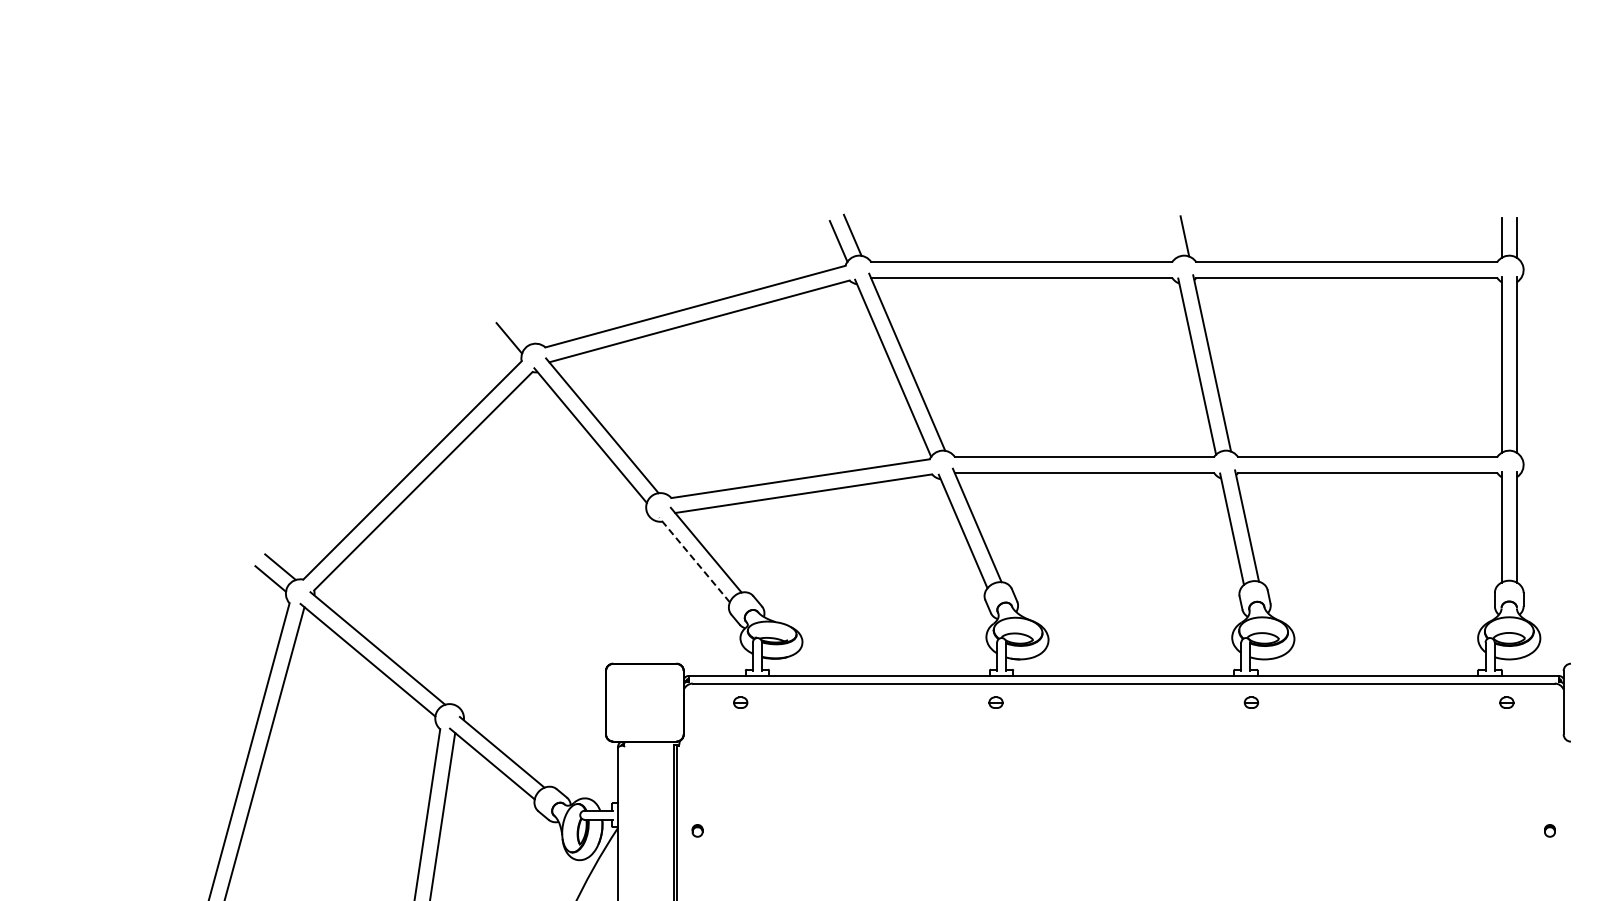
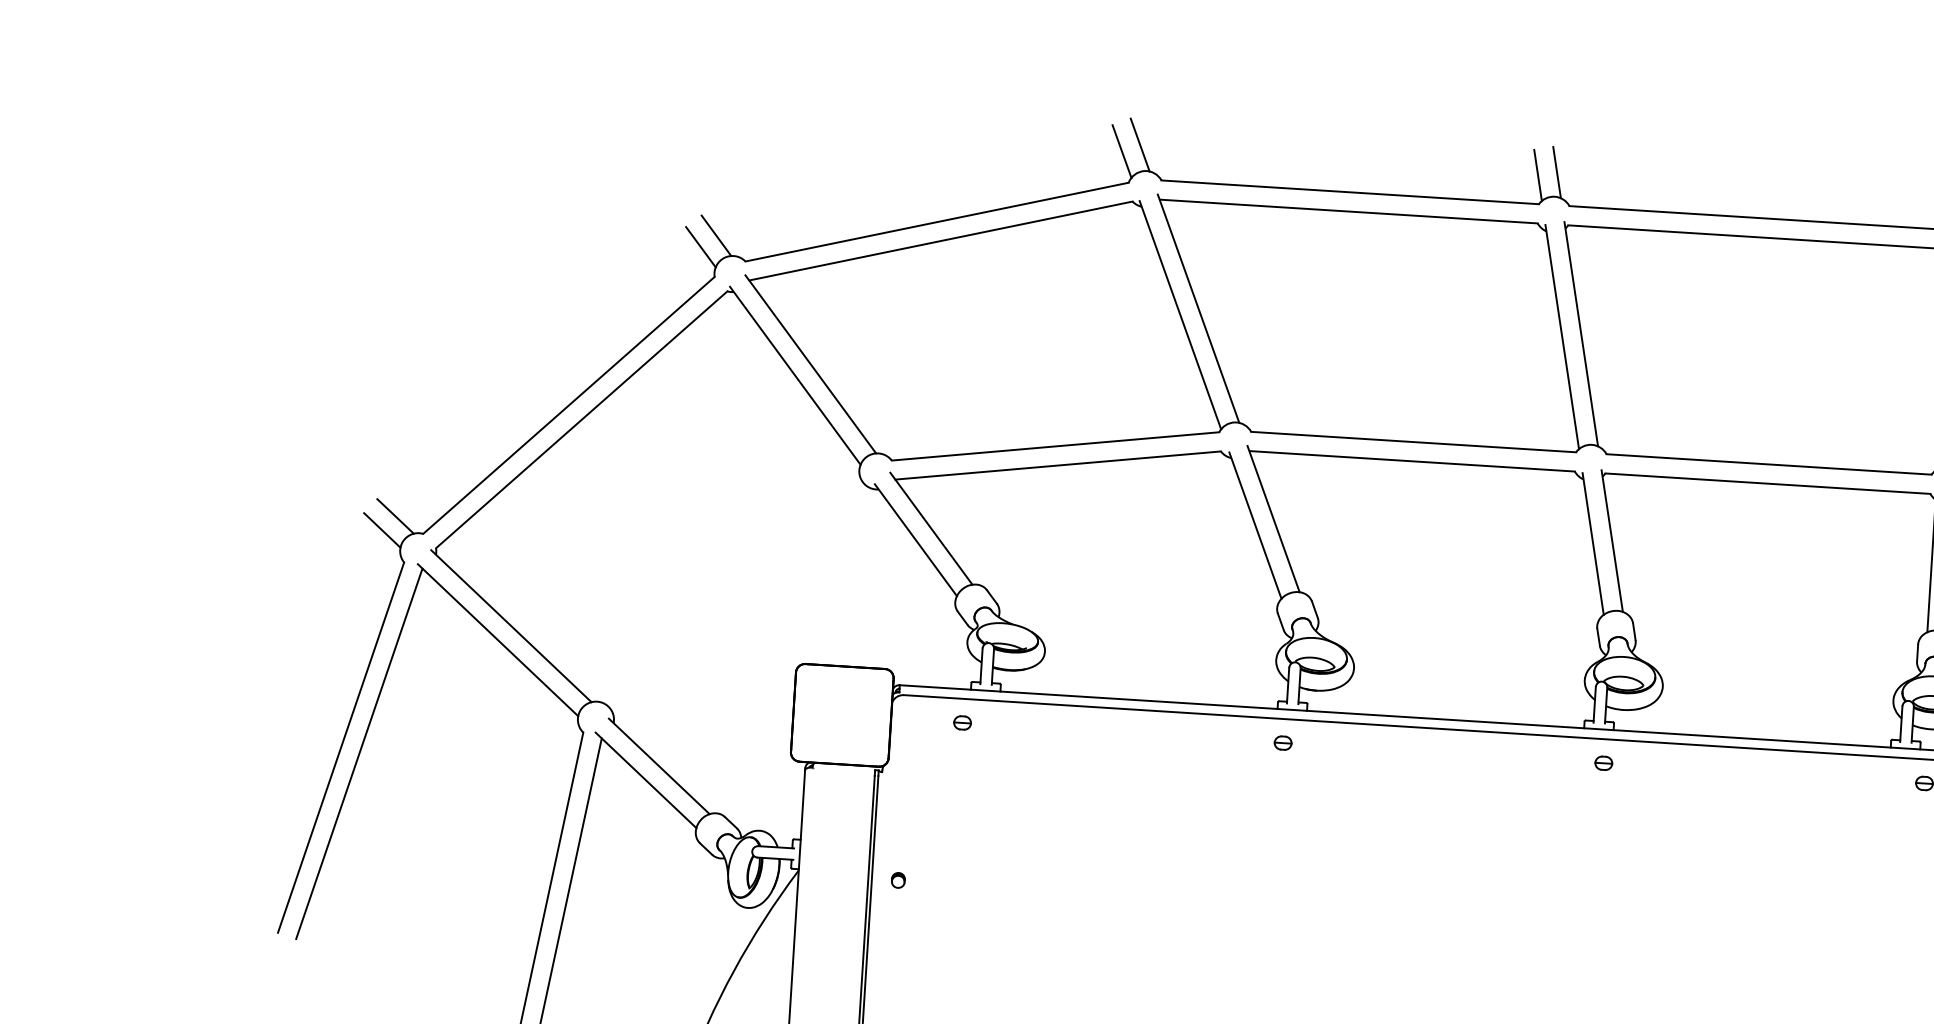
line: (1169, 239) -> (1537, 175), added
line: (520, 328) -> (715, 235), added
line: (694, 559) -> (915, 539), dashed -> solid

